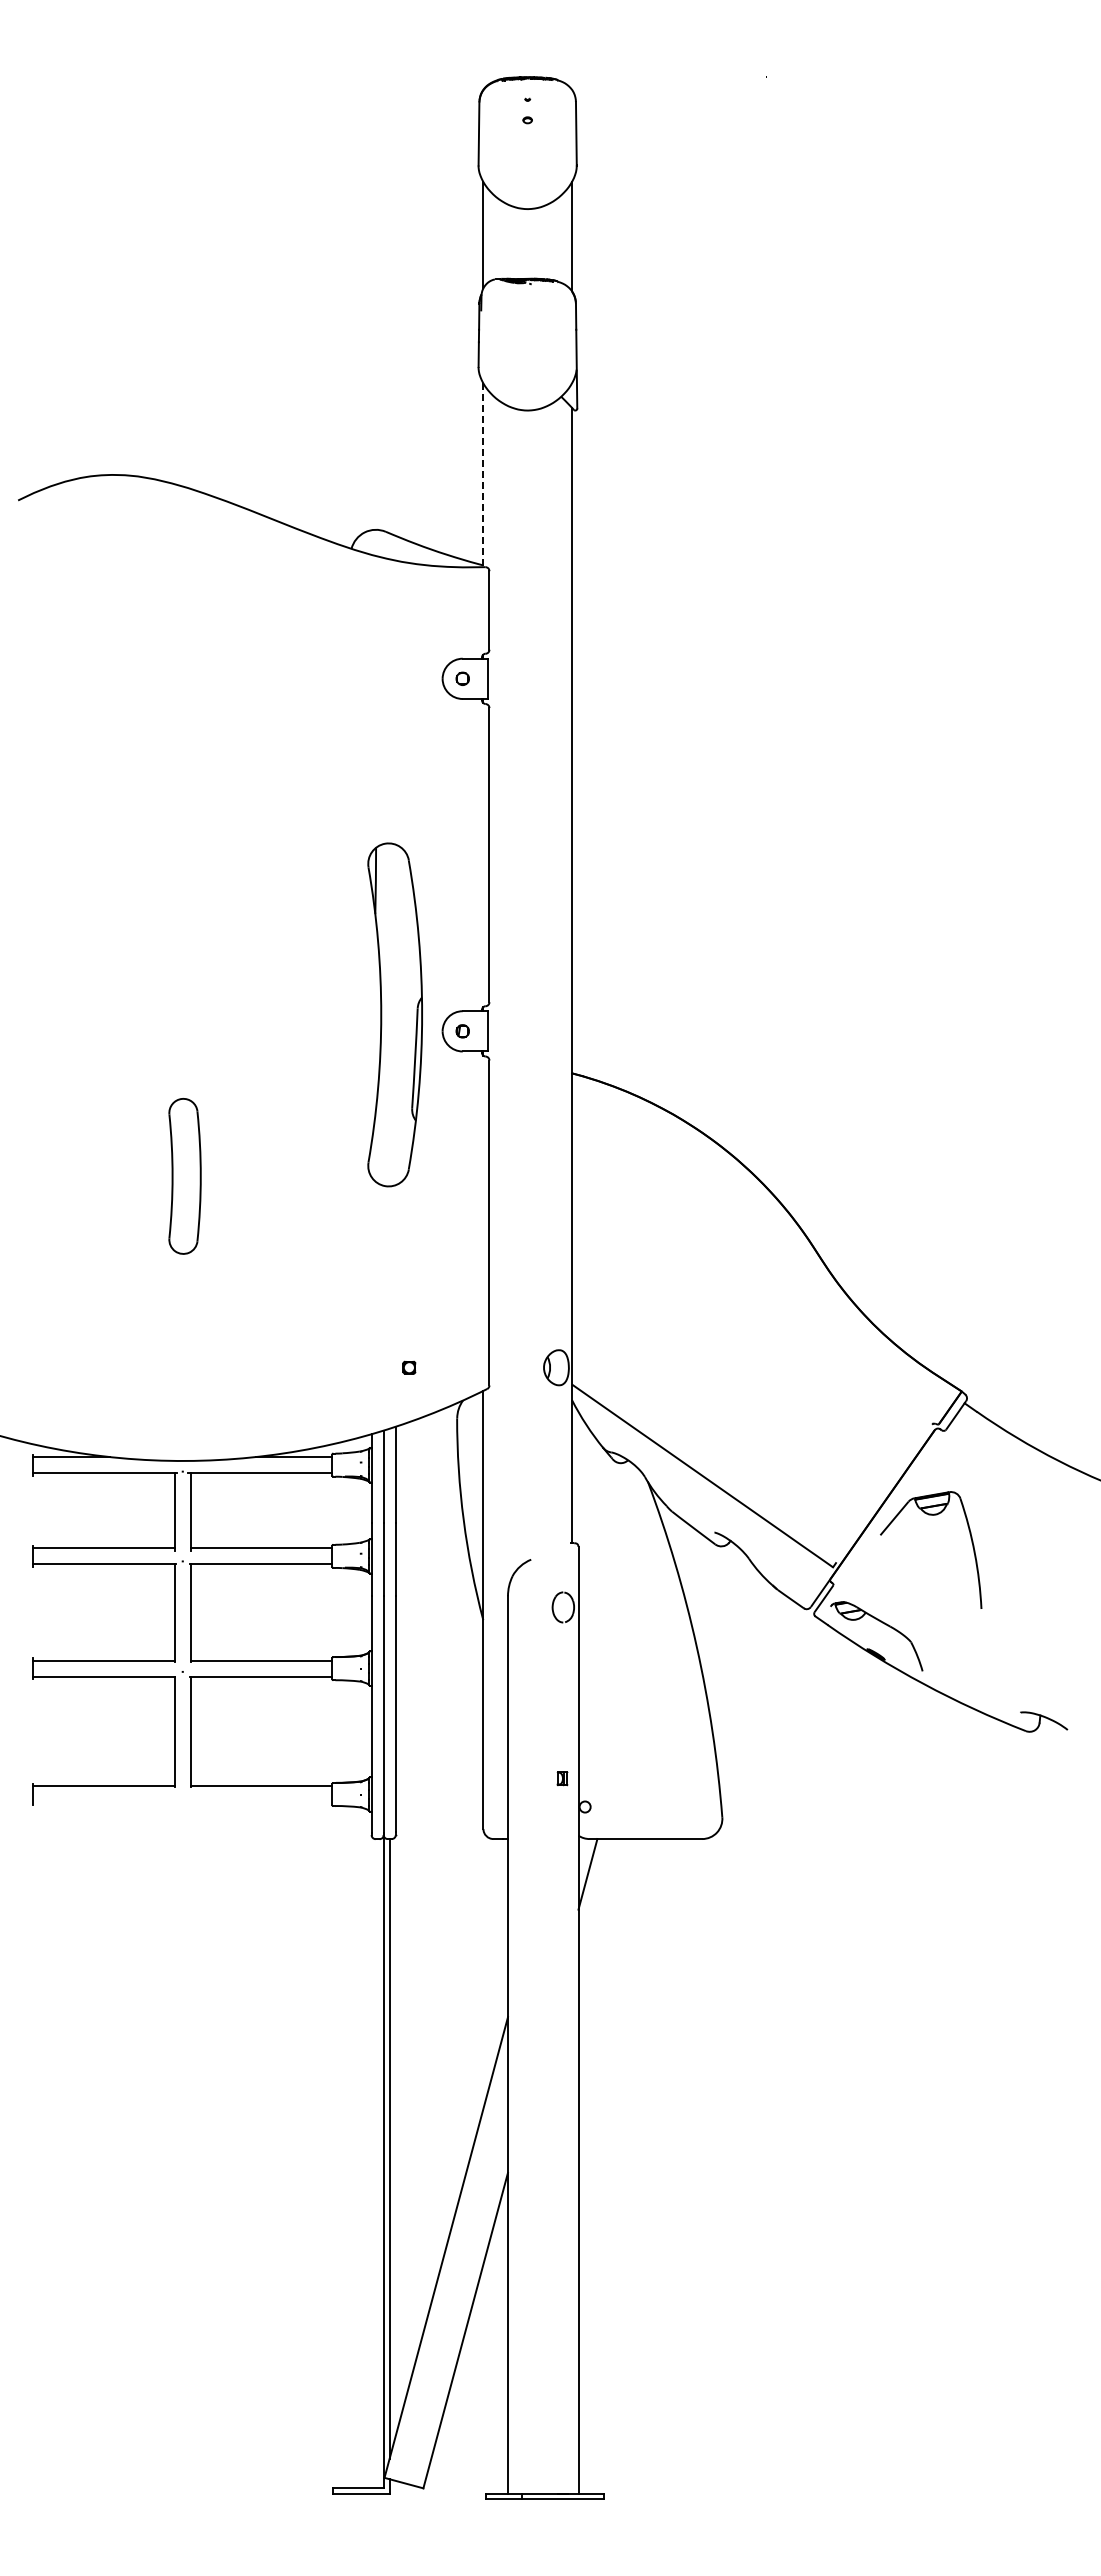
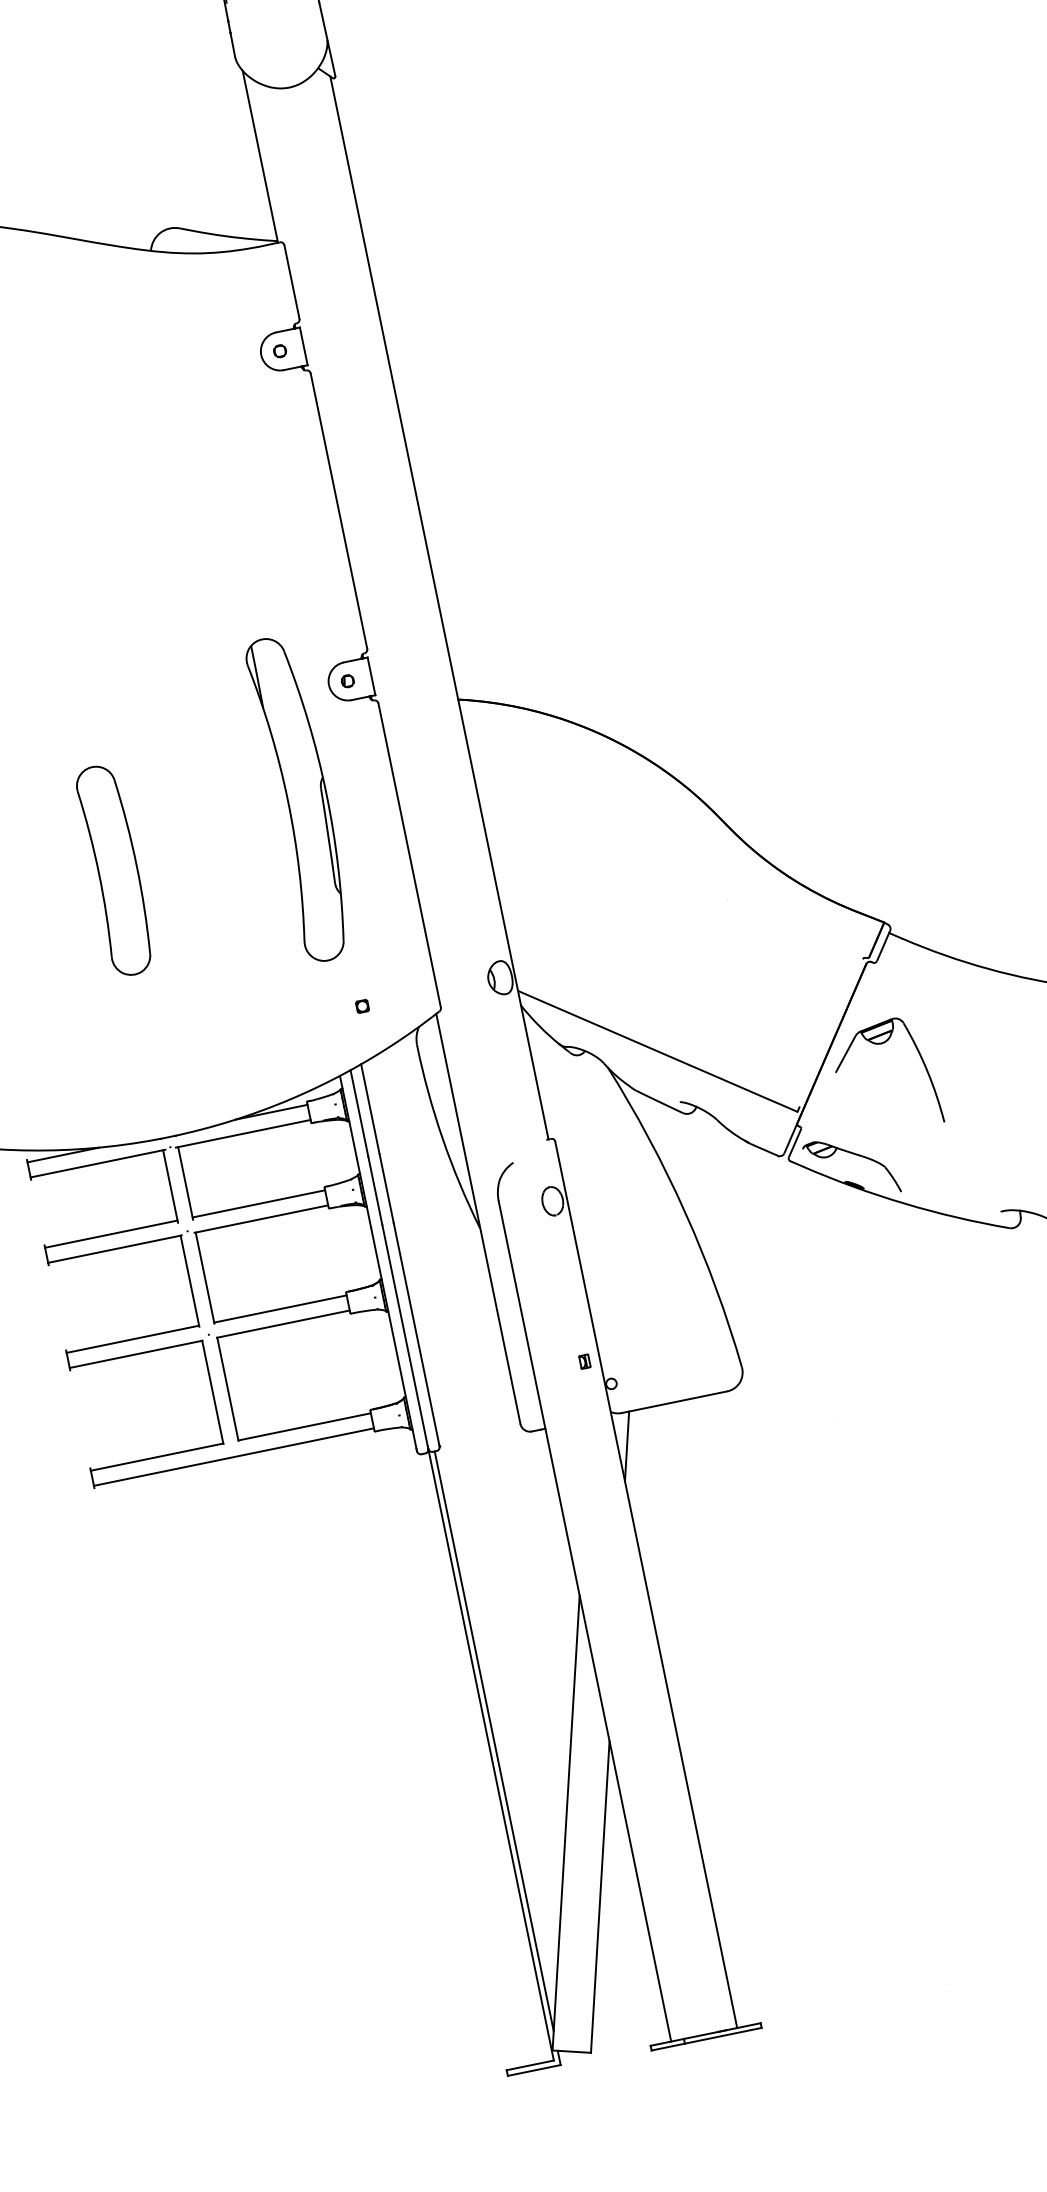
line: (483, 475) -> (260, 156), dashed -> solid
part: (394, 1014) -> (300, 798), moved
part: (184, 1176) -> (115, 870), size x1.43
line: (182, 1802) -> (233, 1457), added

